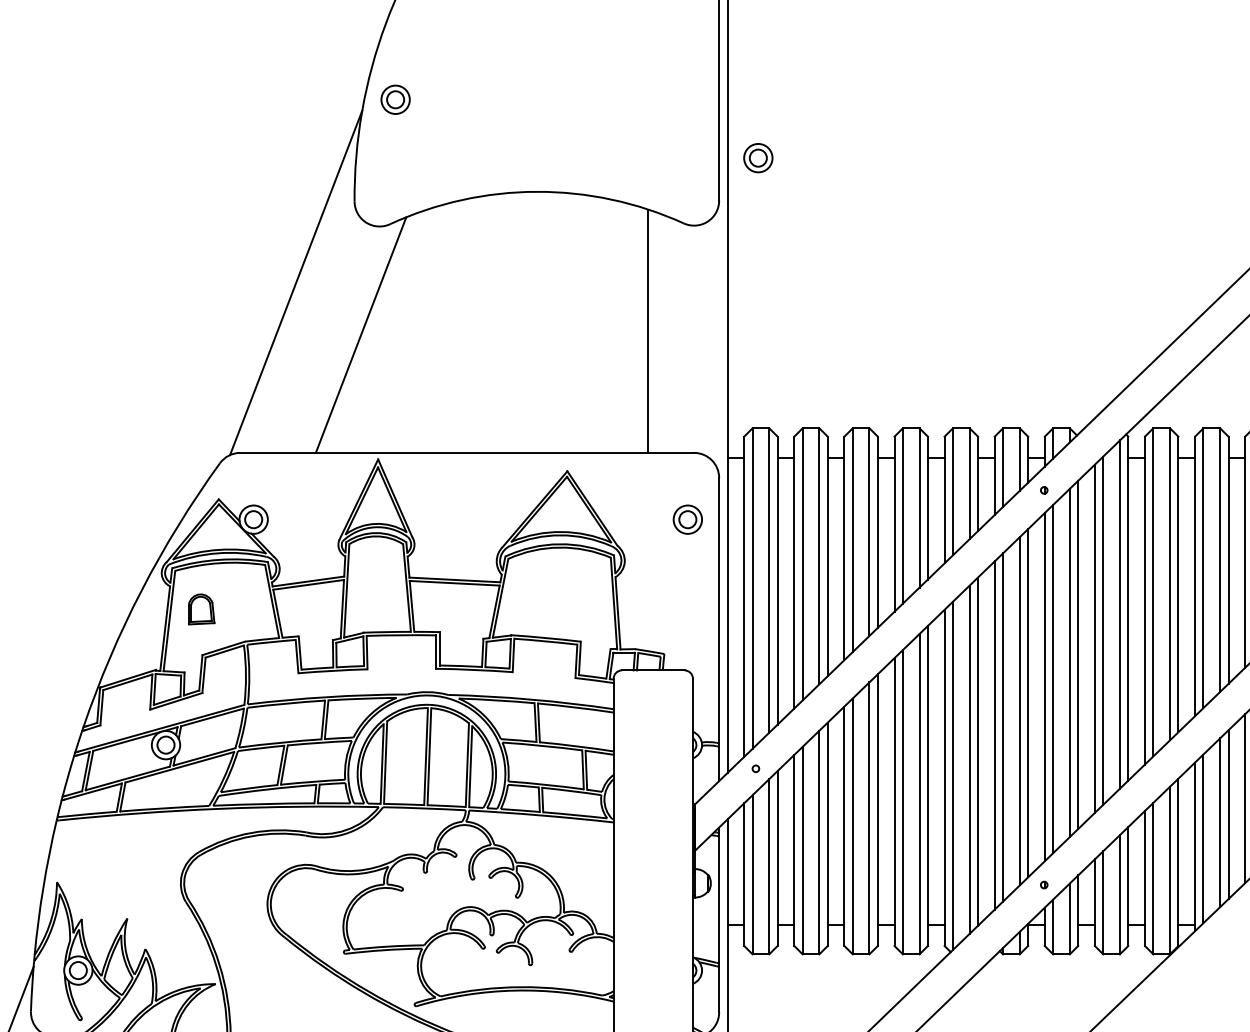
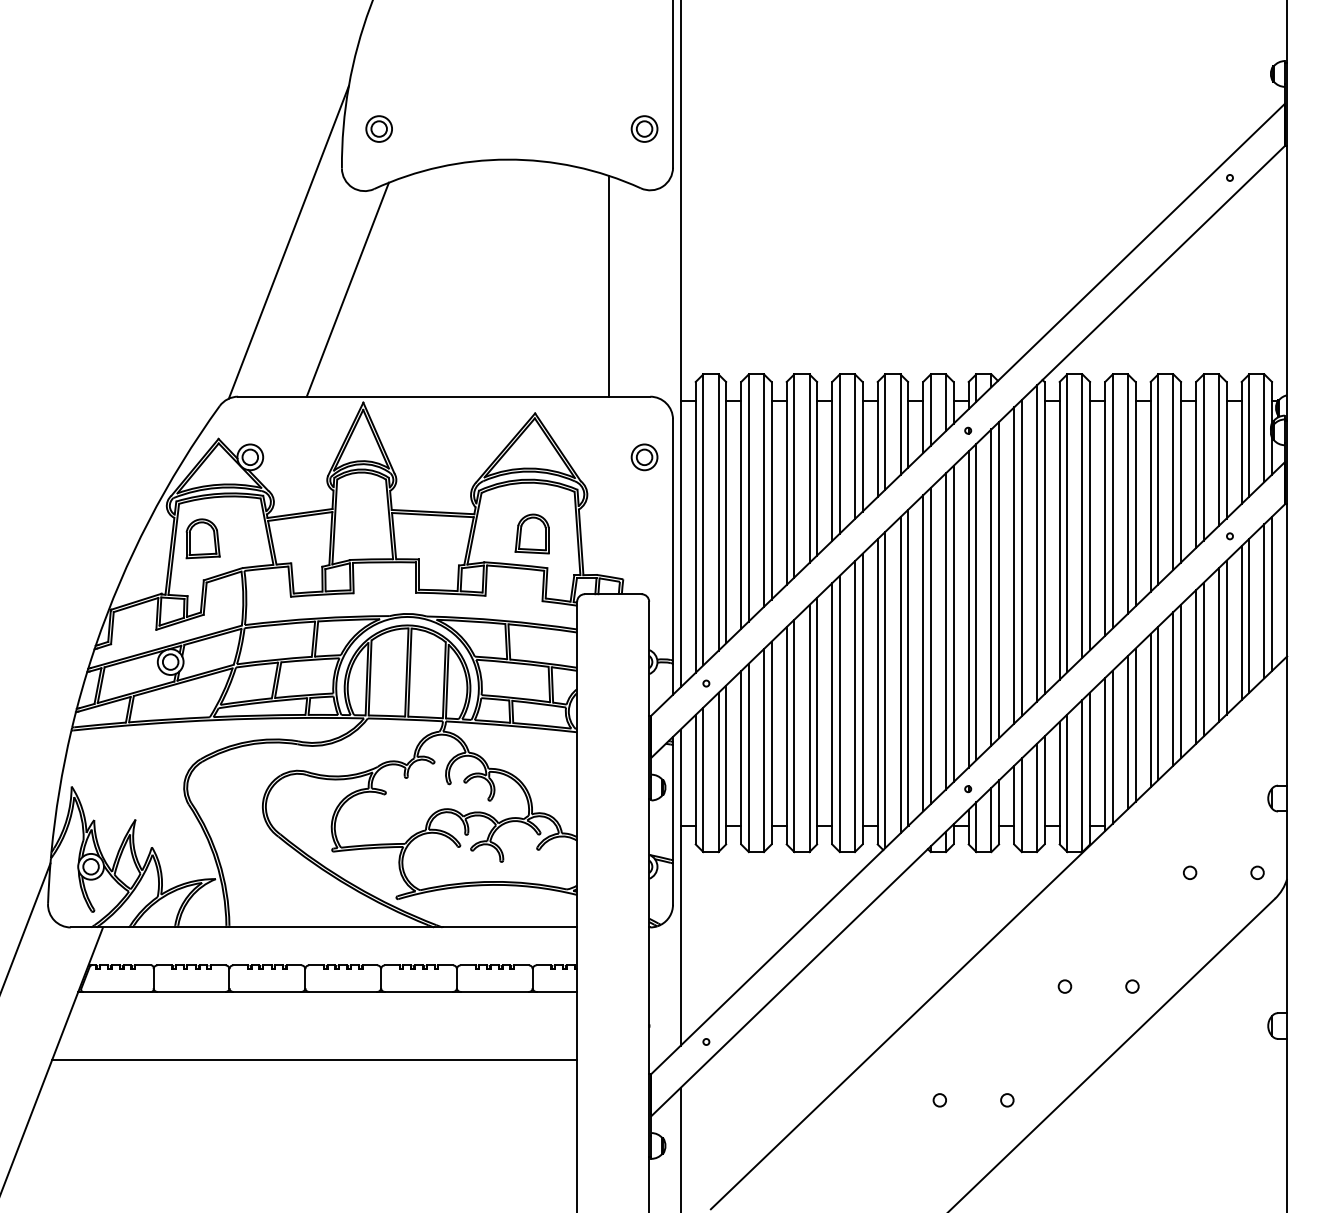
part: (394, 99) -> (378, 128), moved
part: (758, 157) -> (644, 128), moved
part: (563, 603) -> (531, 533), added
part: (201, 609) -> (202, 538), size x1.43

